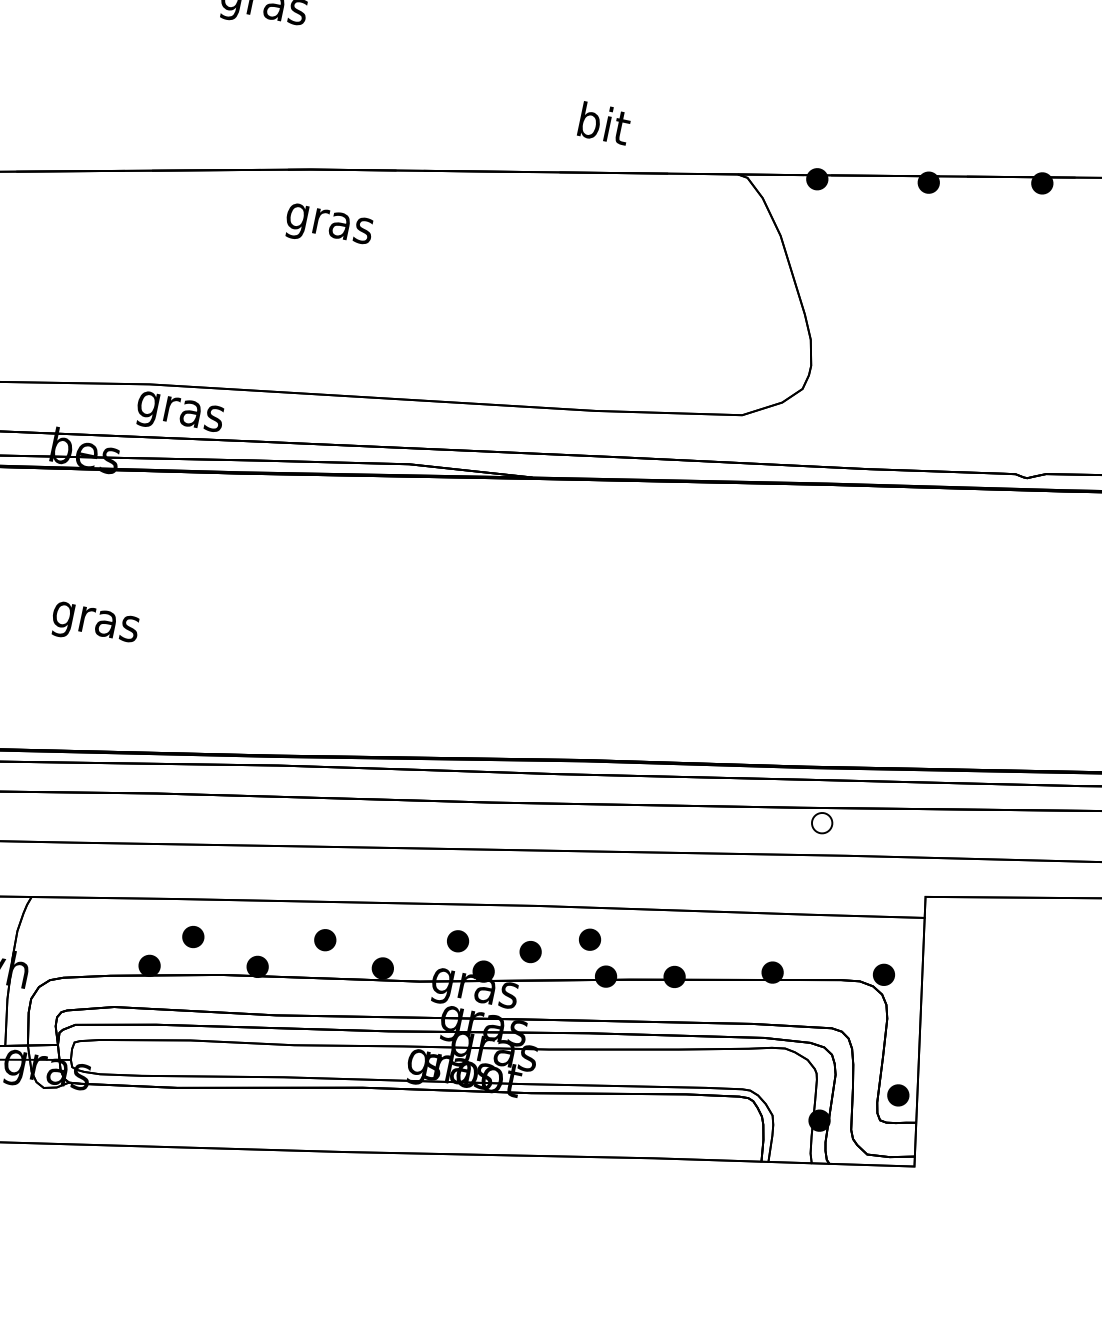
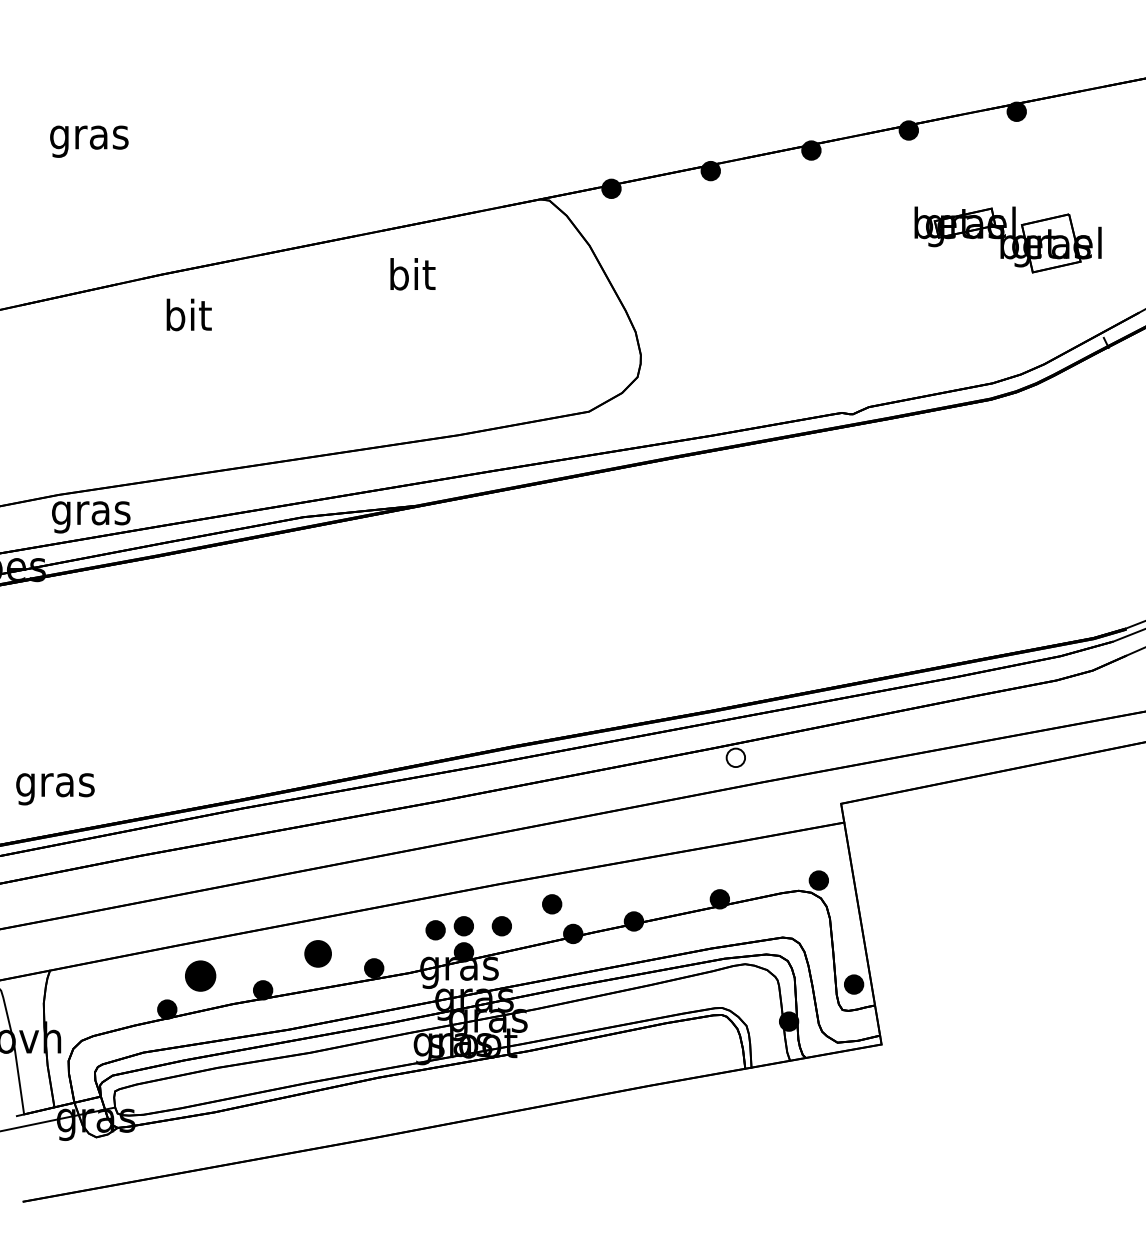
text: (604, 123) -> (412, 274), moved
text: (329, 222) -> (187, 318), gras -> bit
text: (94, 626) -> (55, 789), moved
part: (193, 936) -> (200, 975), size x1.6
part: (324, 940) -> (317, 954), size x1.4
part: (489, 943) -> (463, 926), added

